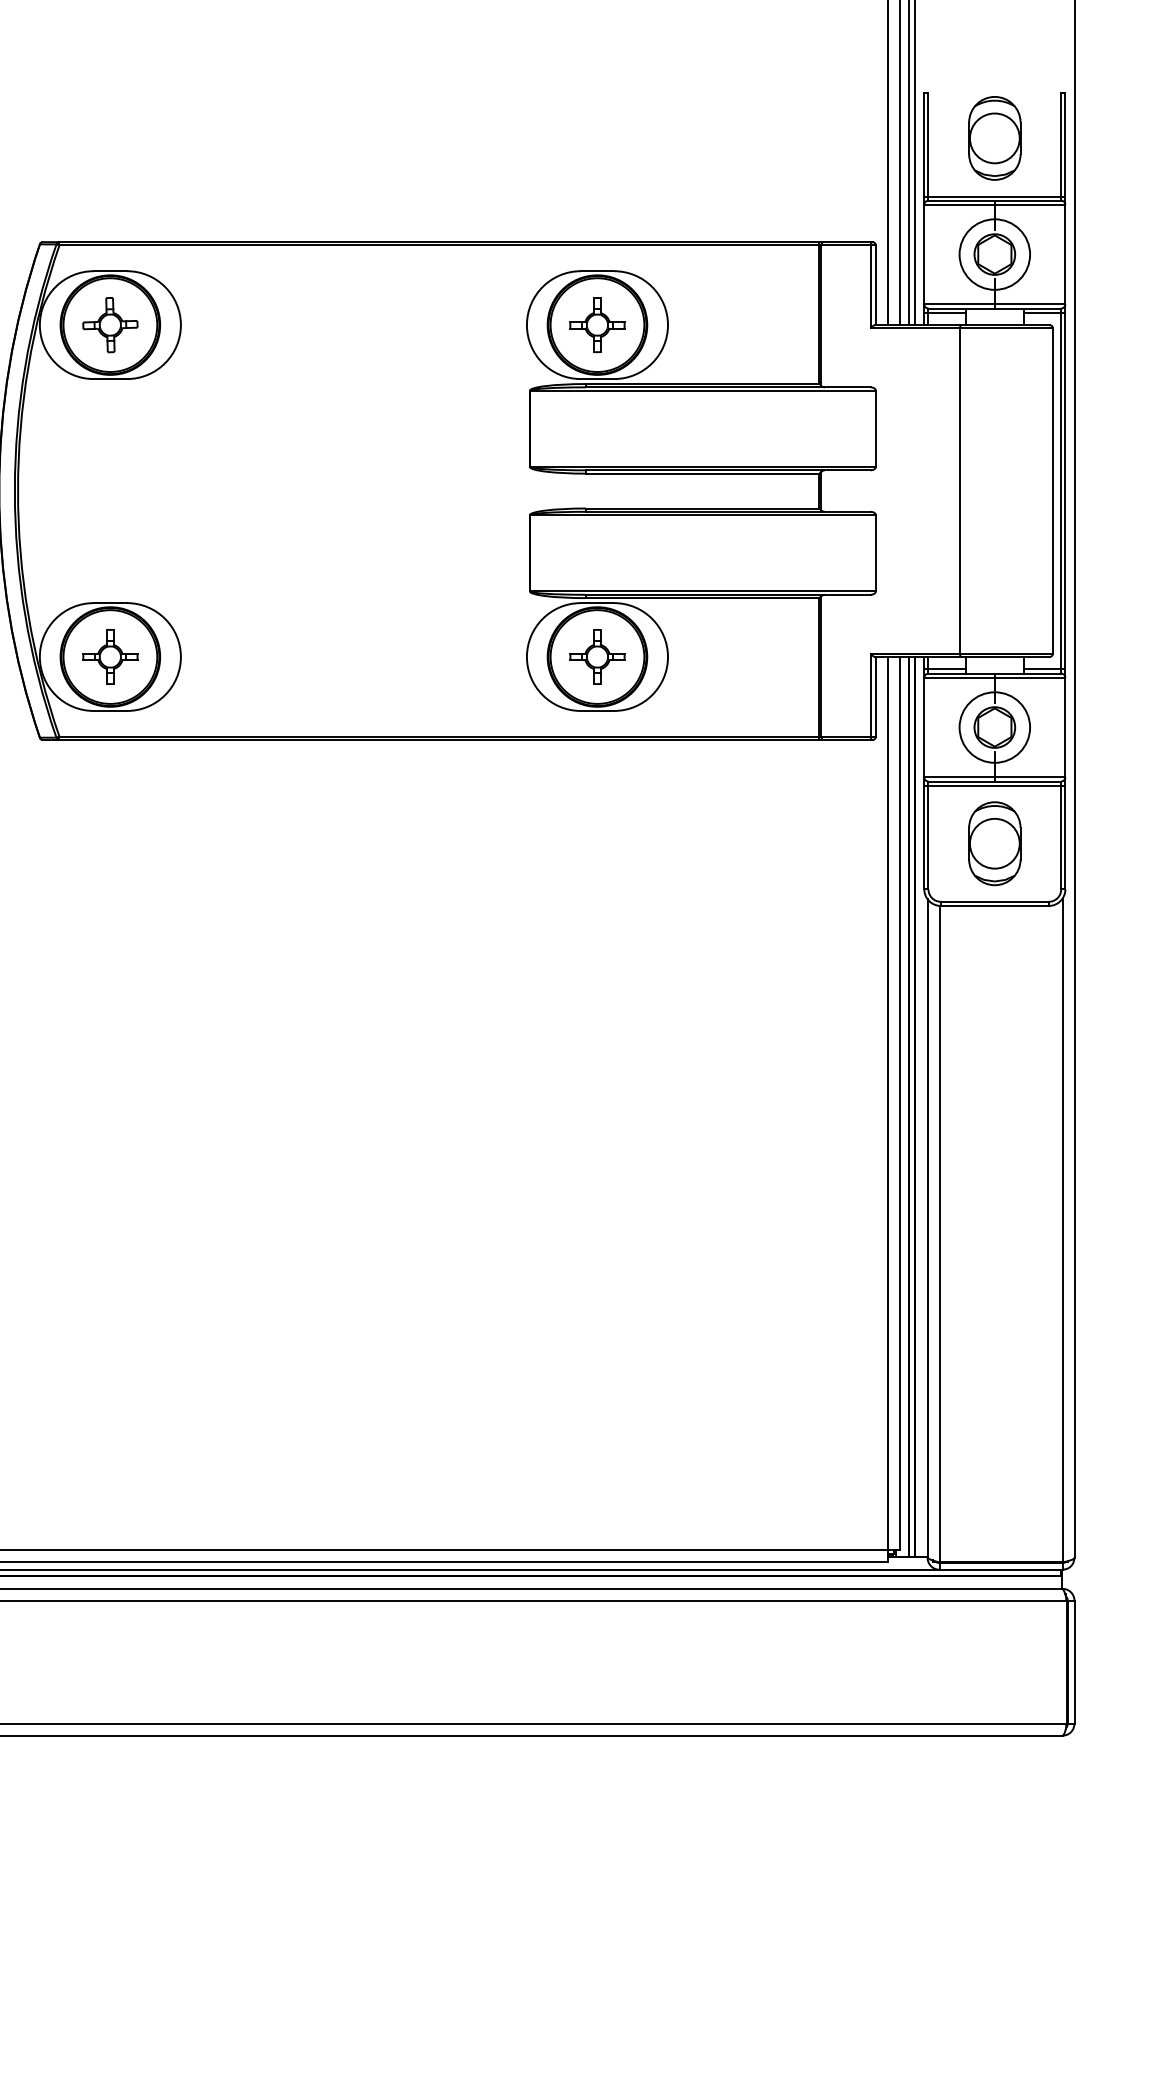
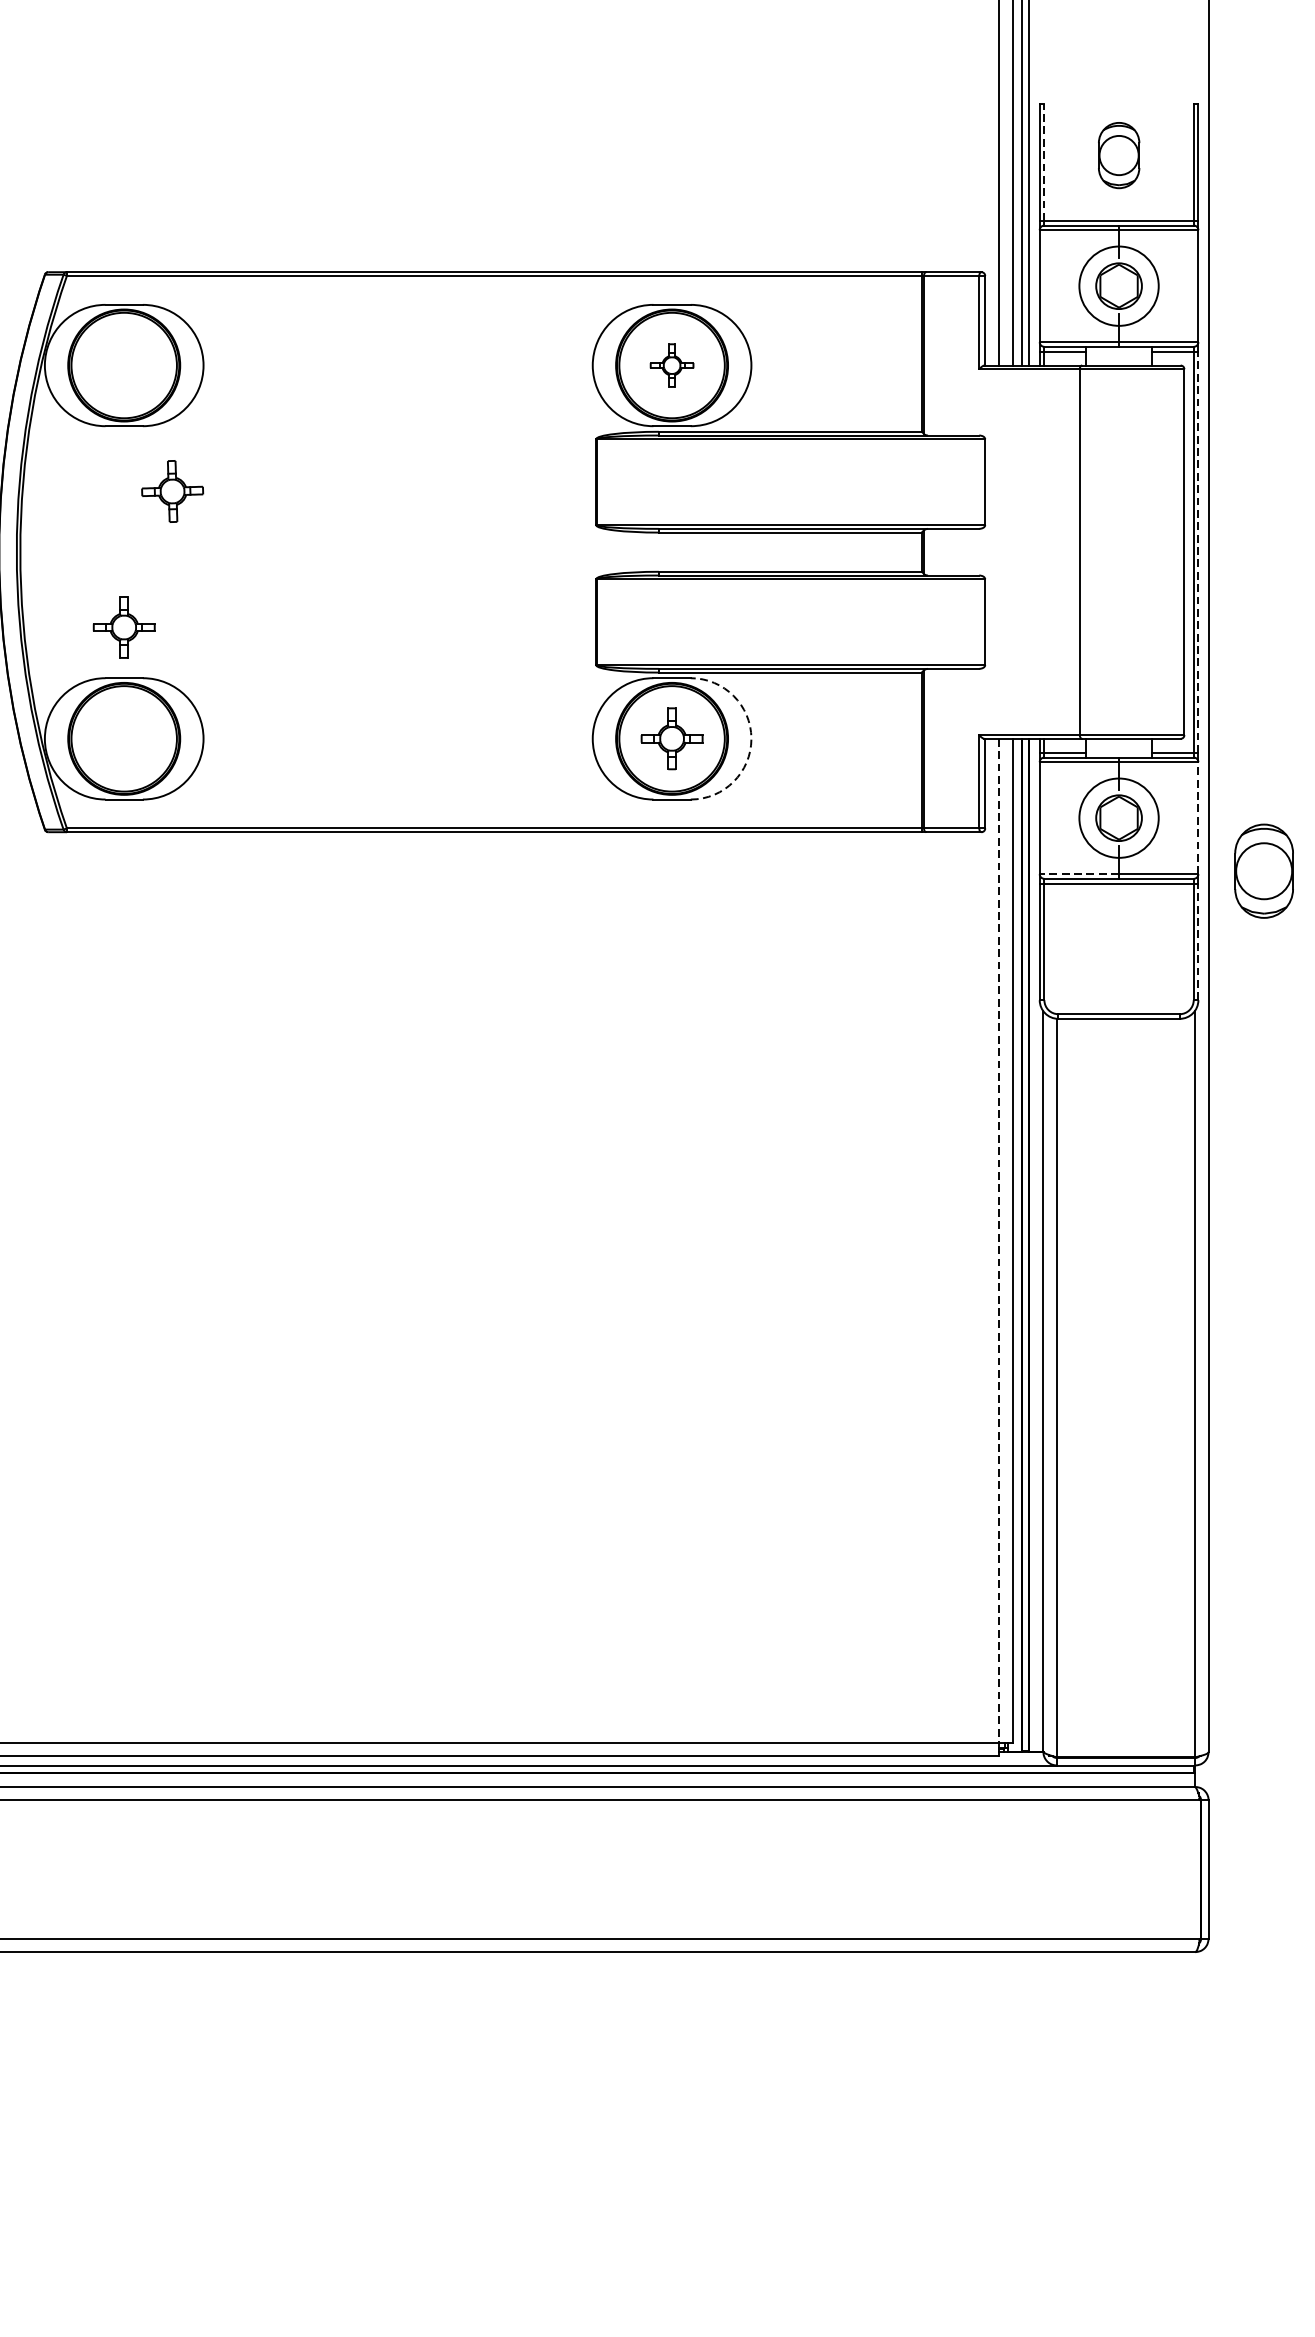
part: (994, 138) -> (1118, 155), size x0.7
line: (928, 144) -> (1044, 162), solid -> dashed
part: (110, 325) -> (172, 491), moved
part: (597, 325) -> (672, 365), size x0.7
line: (1065, 490) -> (1198, 551), solid -> dashed
part: (110, 656) -> (124, 626), moved
arc: (668, 657) -> (751, 739), solid -> dashed
line: (1065, 727) -> (1198, 818), solid -> dashed
line: (959, 777) -> (1079, 874), solid -> dashed
line: (1065, 837) -> (1198, 941), solid -> dashed
part: (994, 843) -> (1263, 870), moved
line: (888, 1103) -> (999, 1241), solid -> dashed

